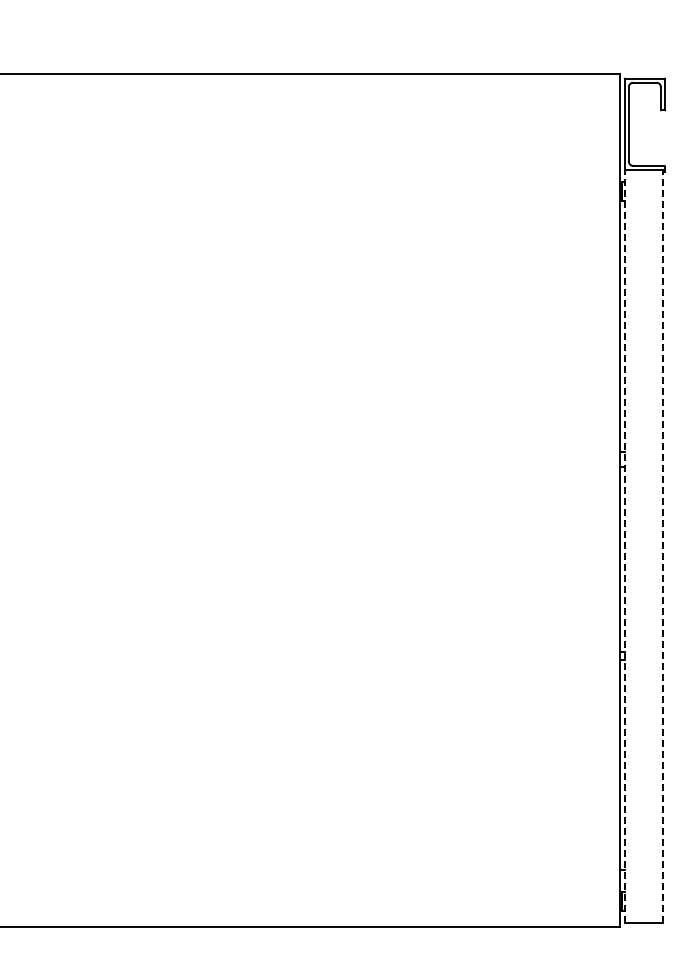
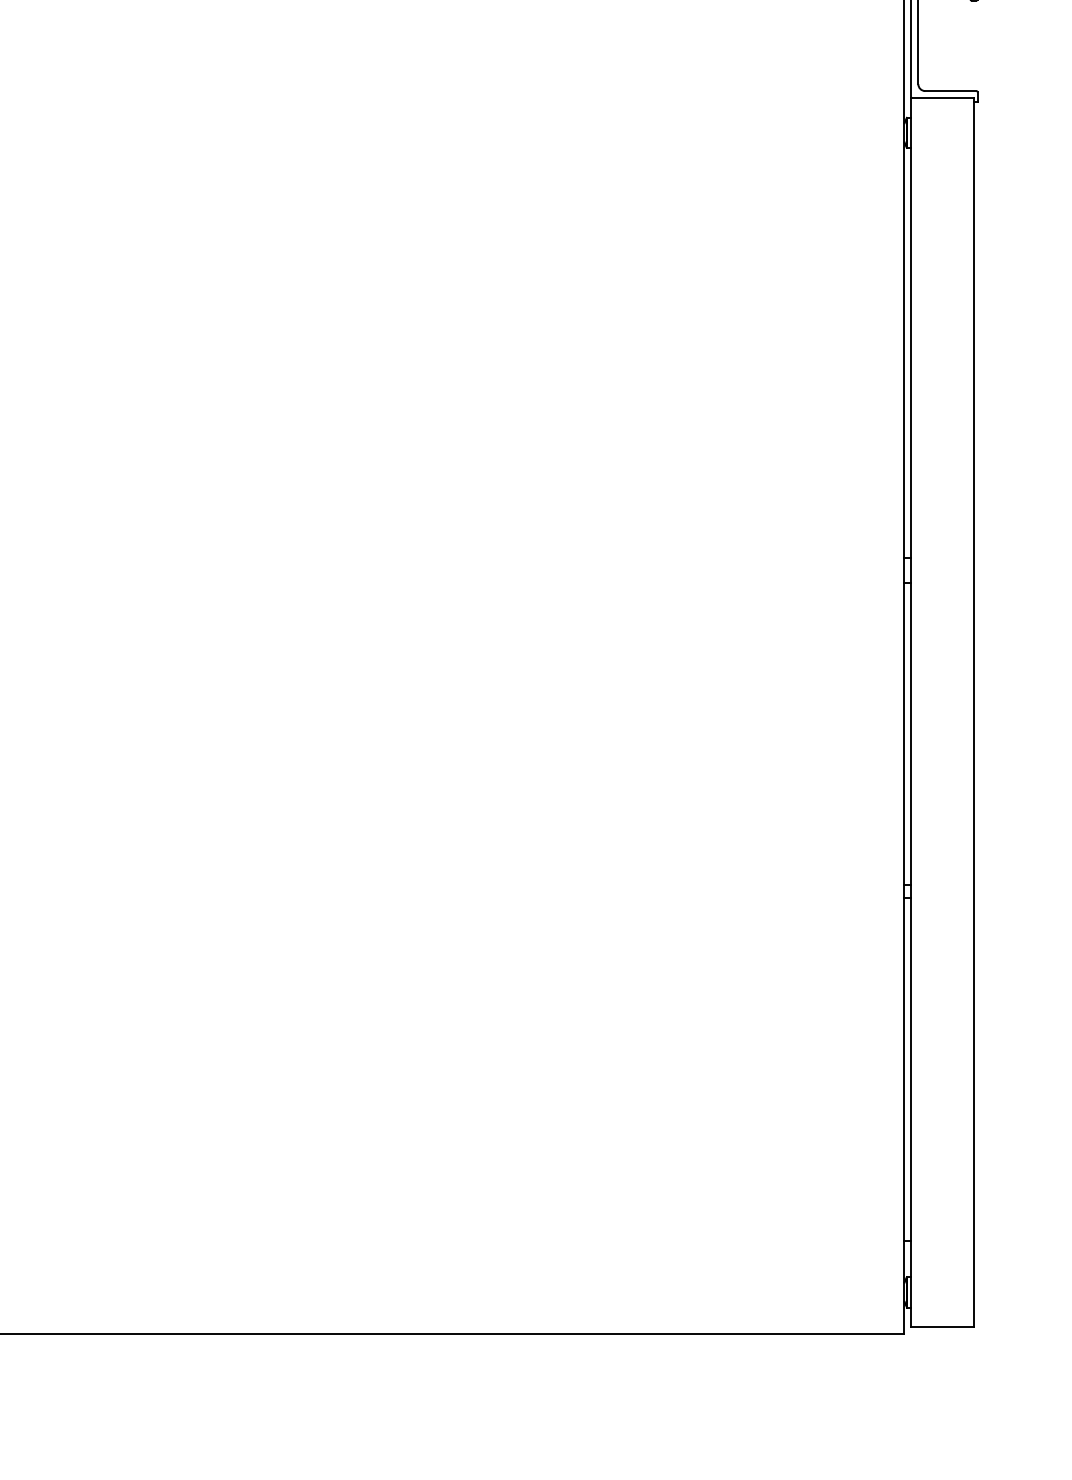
line: (624, 545) -> (911, 711), dashed -> solid
line: (662, 545) -> (973, 711), dashed -> solid

